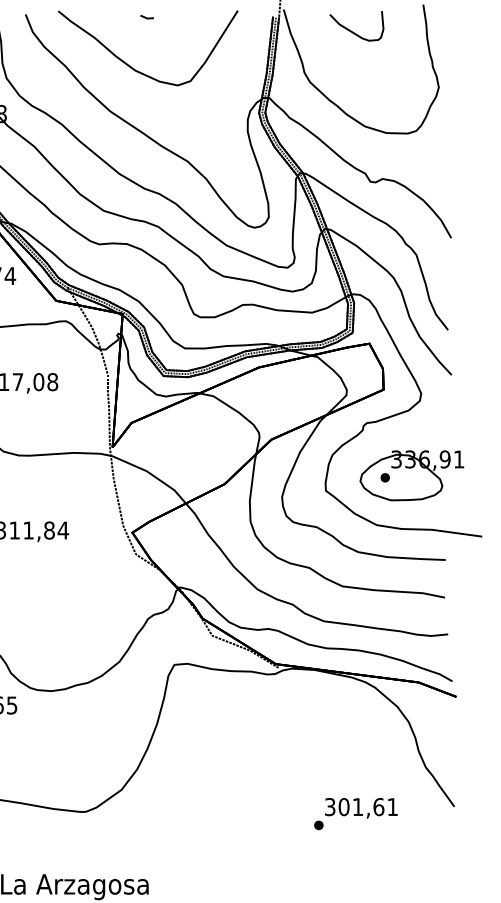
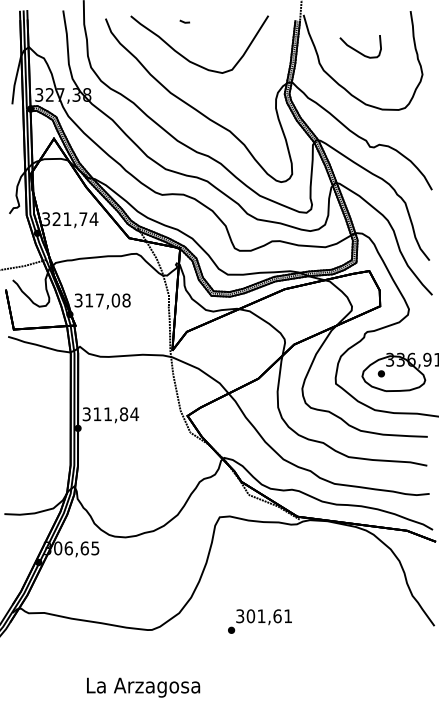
line: (146, 16) -> (184, 21), moved
curve: (351, 29) -> (356, 49), moved
text: (355, 813) -> (259, 621), moved

